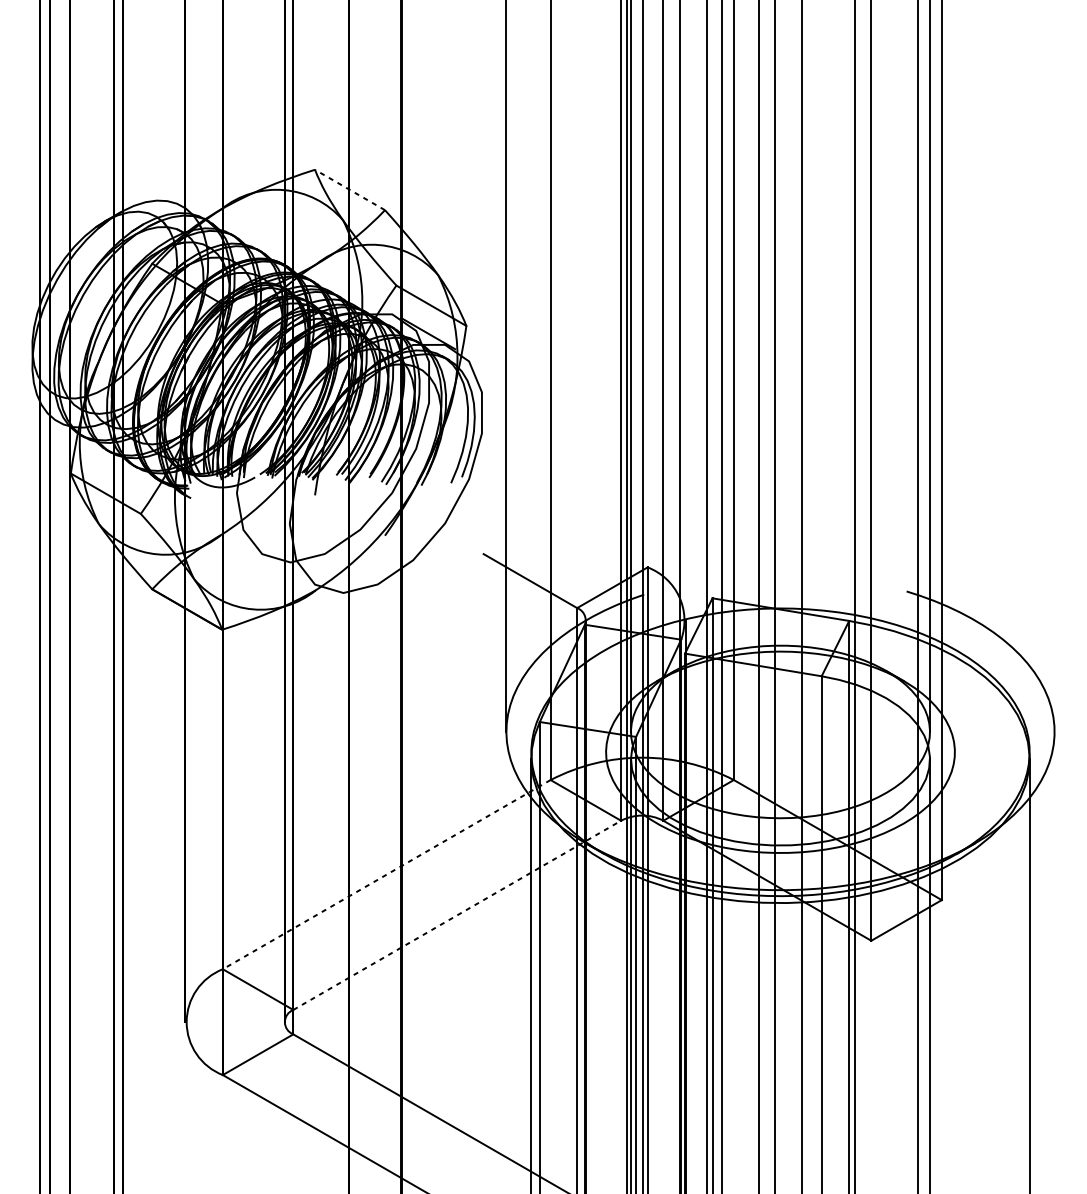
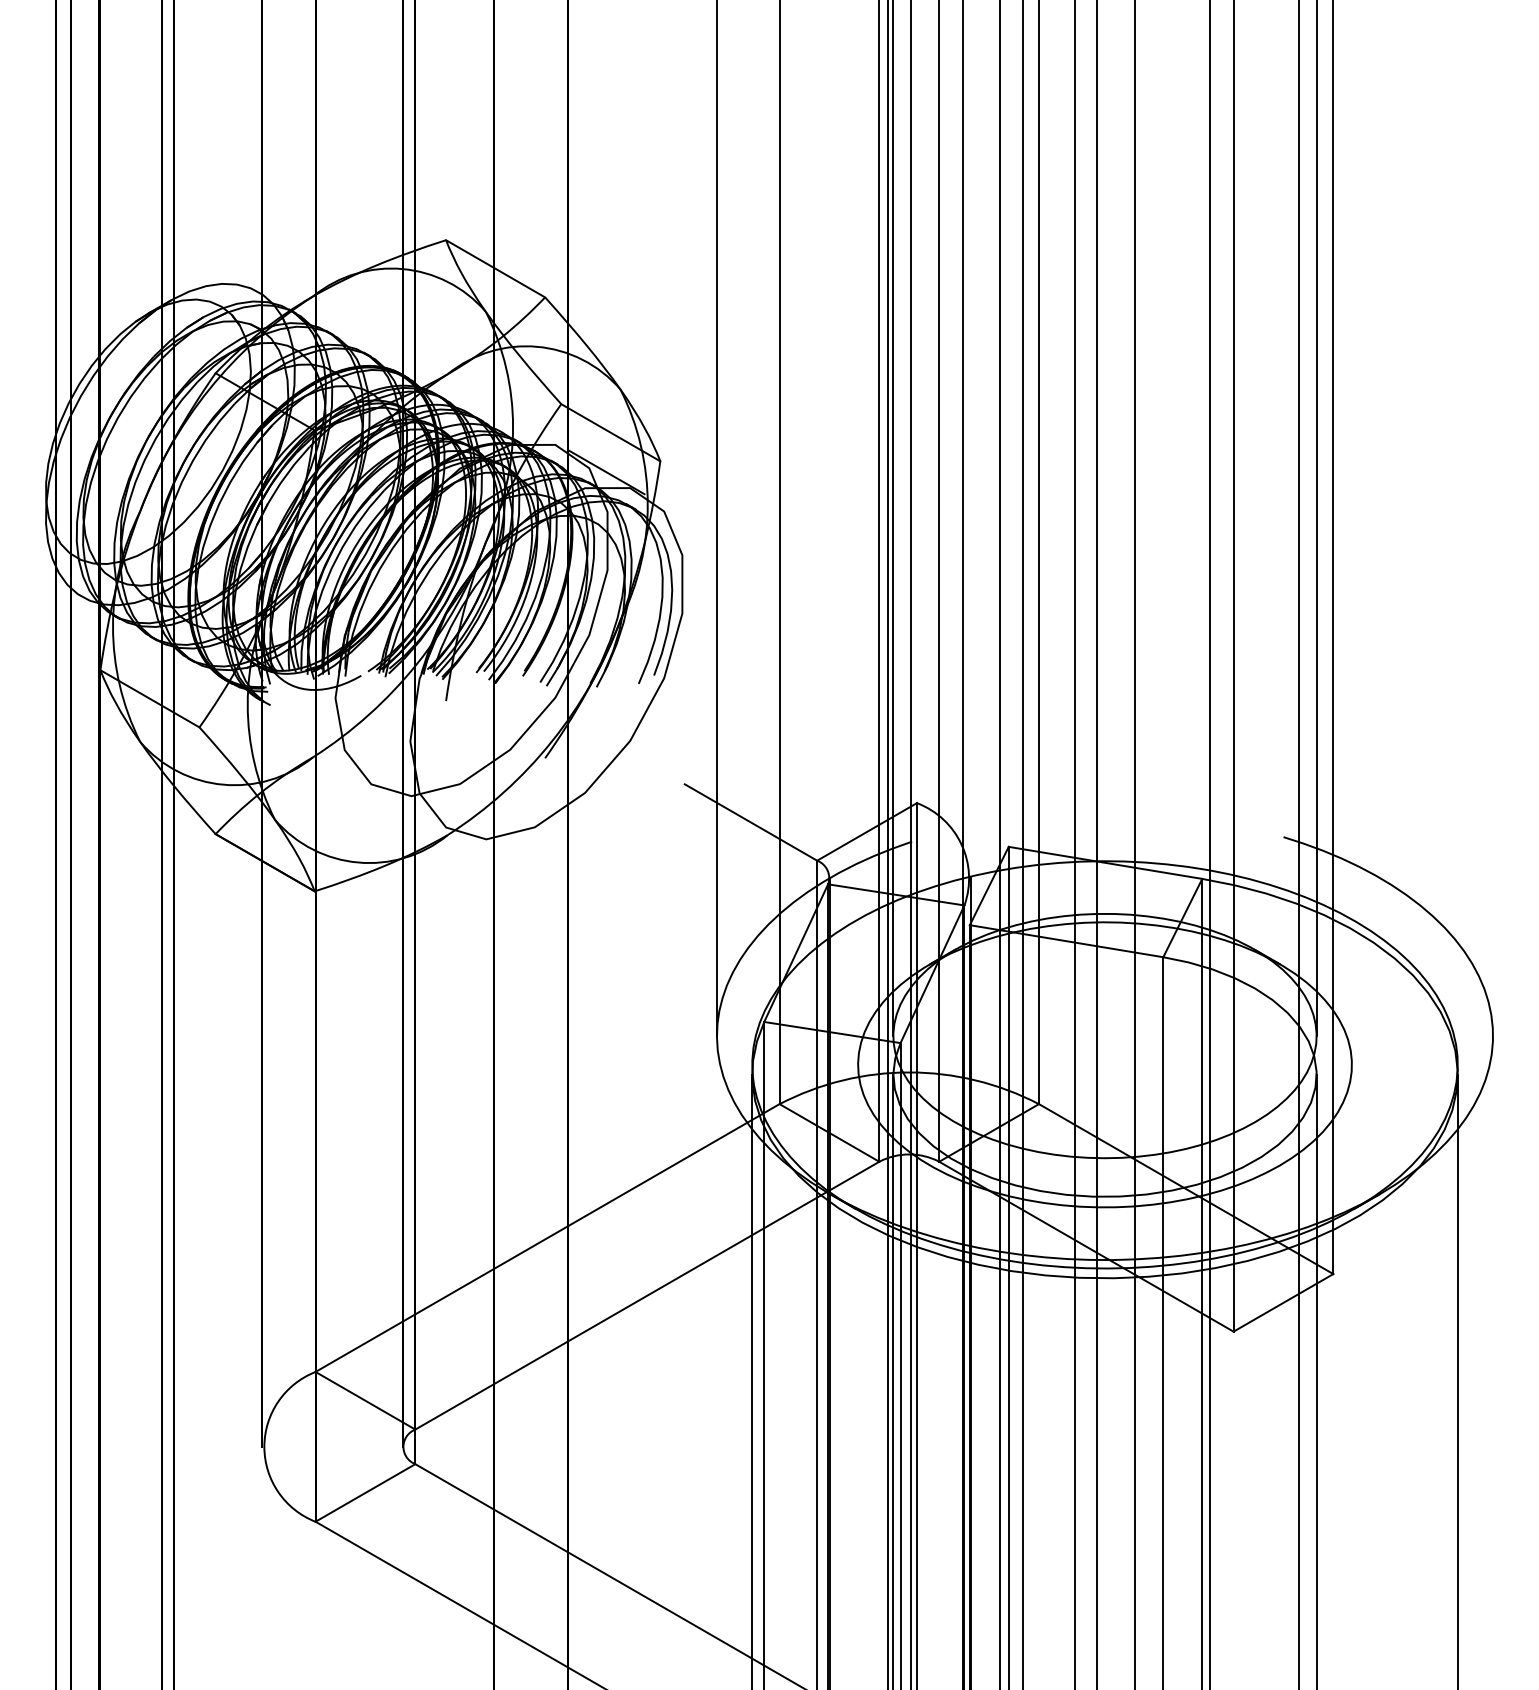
line: (349, 189) -> (495, 268), dashed -> solid
line: (386, 874) -> (547, 1238), dashed -> solid
line: (457, 915) -> (647, 1295), dashed -> solid

